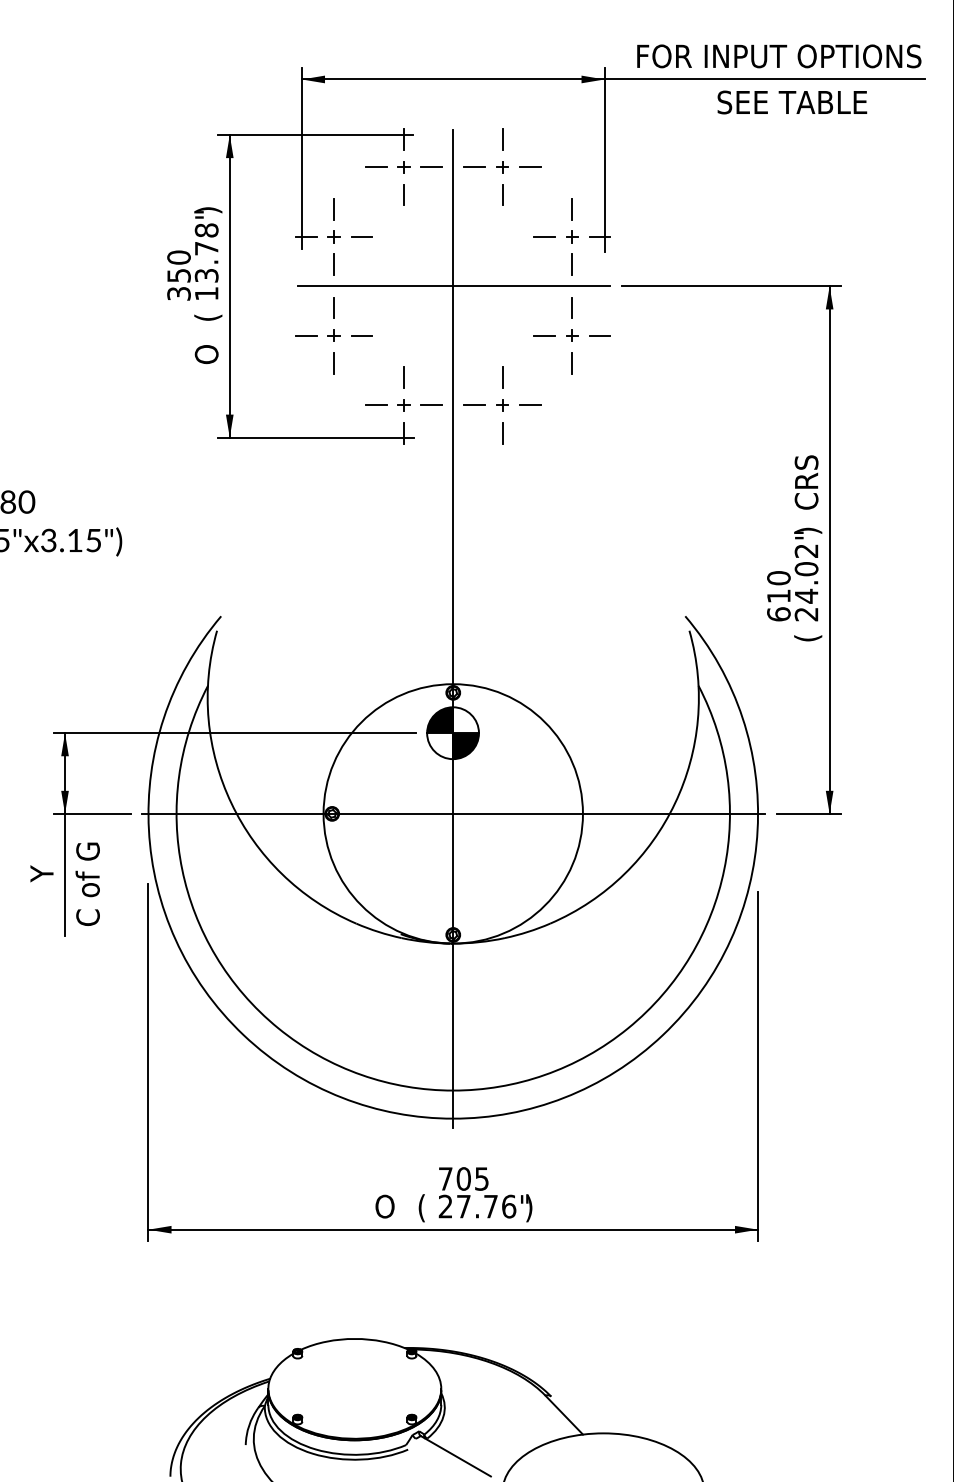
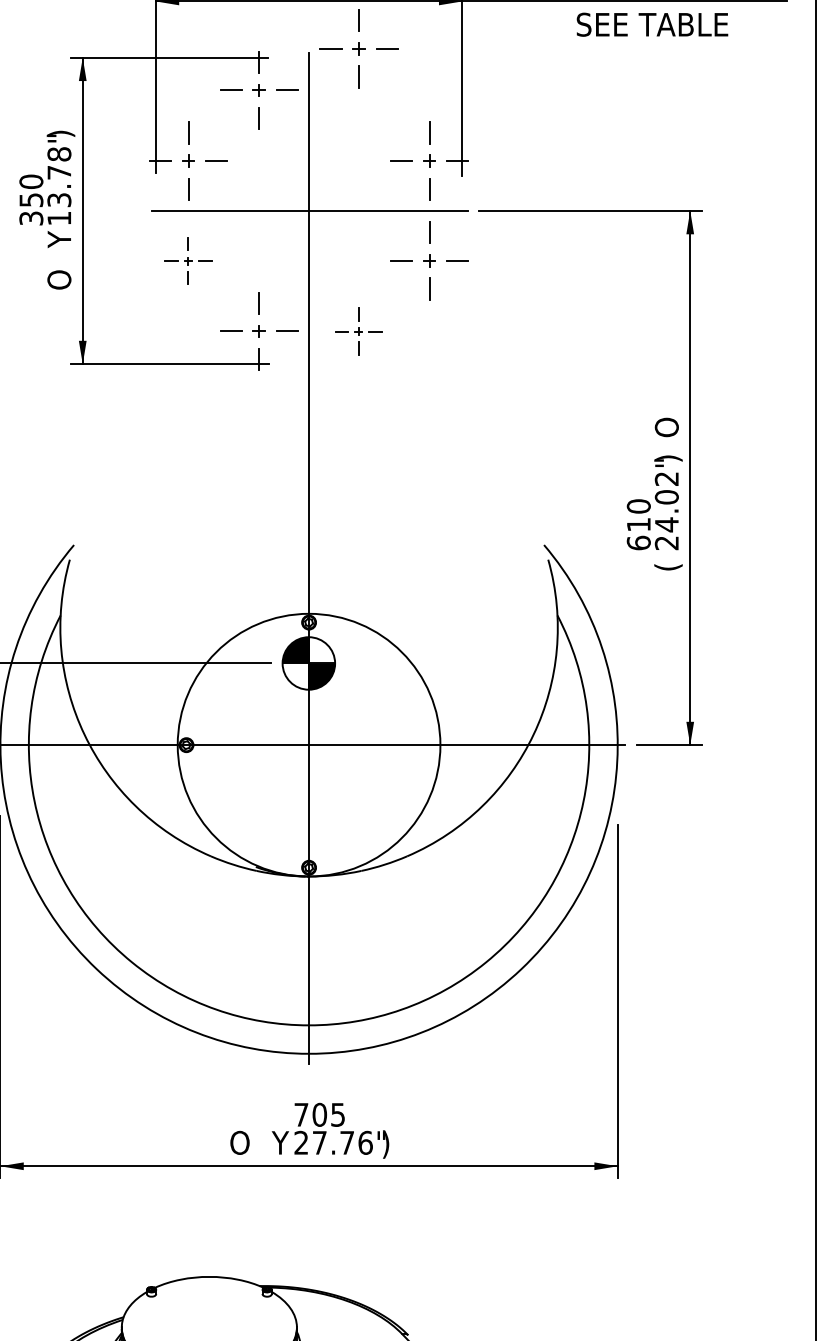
part: (502, 166) -> (358, 48), moved
text: (208, 314) -> (61, 239), ( -> Y
part: (333, 335) -> (187, 260), size x0.6
part: (502, 405) -> (358, 331), size x0.6
text: (806, 479) -> (666, 406), CRS -> O
text: (424, 1208) -> (279, 1144), ( -> Y

